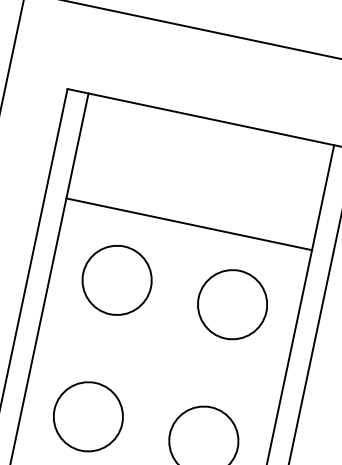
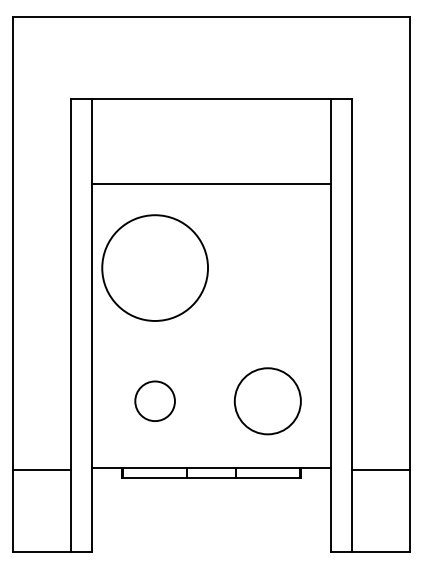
line: (189, 224) -> (211, 184), moved
circle: (117, 280) -> (155, 268), size x1.6
circle: (232, 304) -> (267, 267), removed
circle: (88, 417) -> (155, 401), size x0.6

